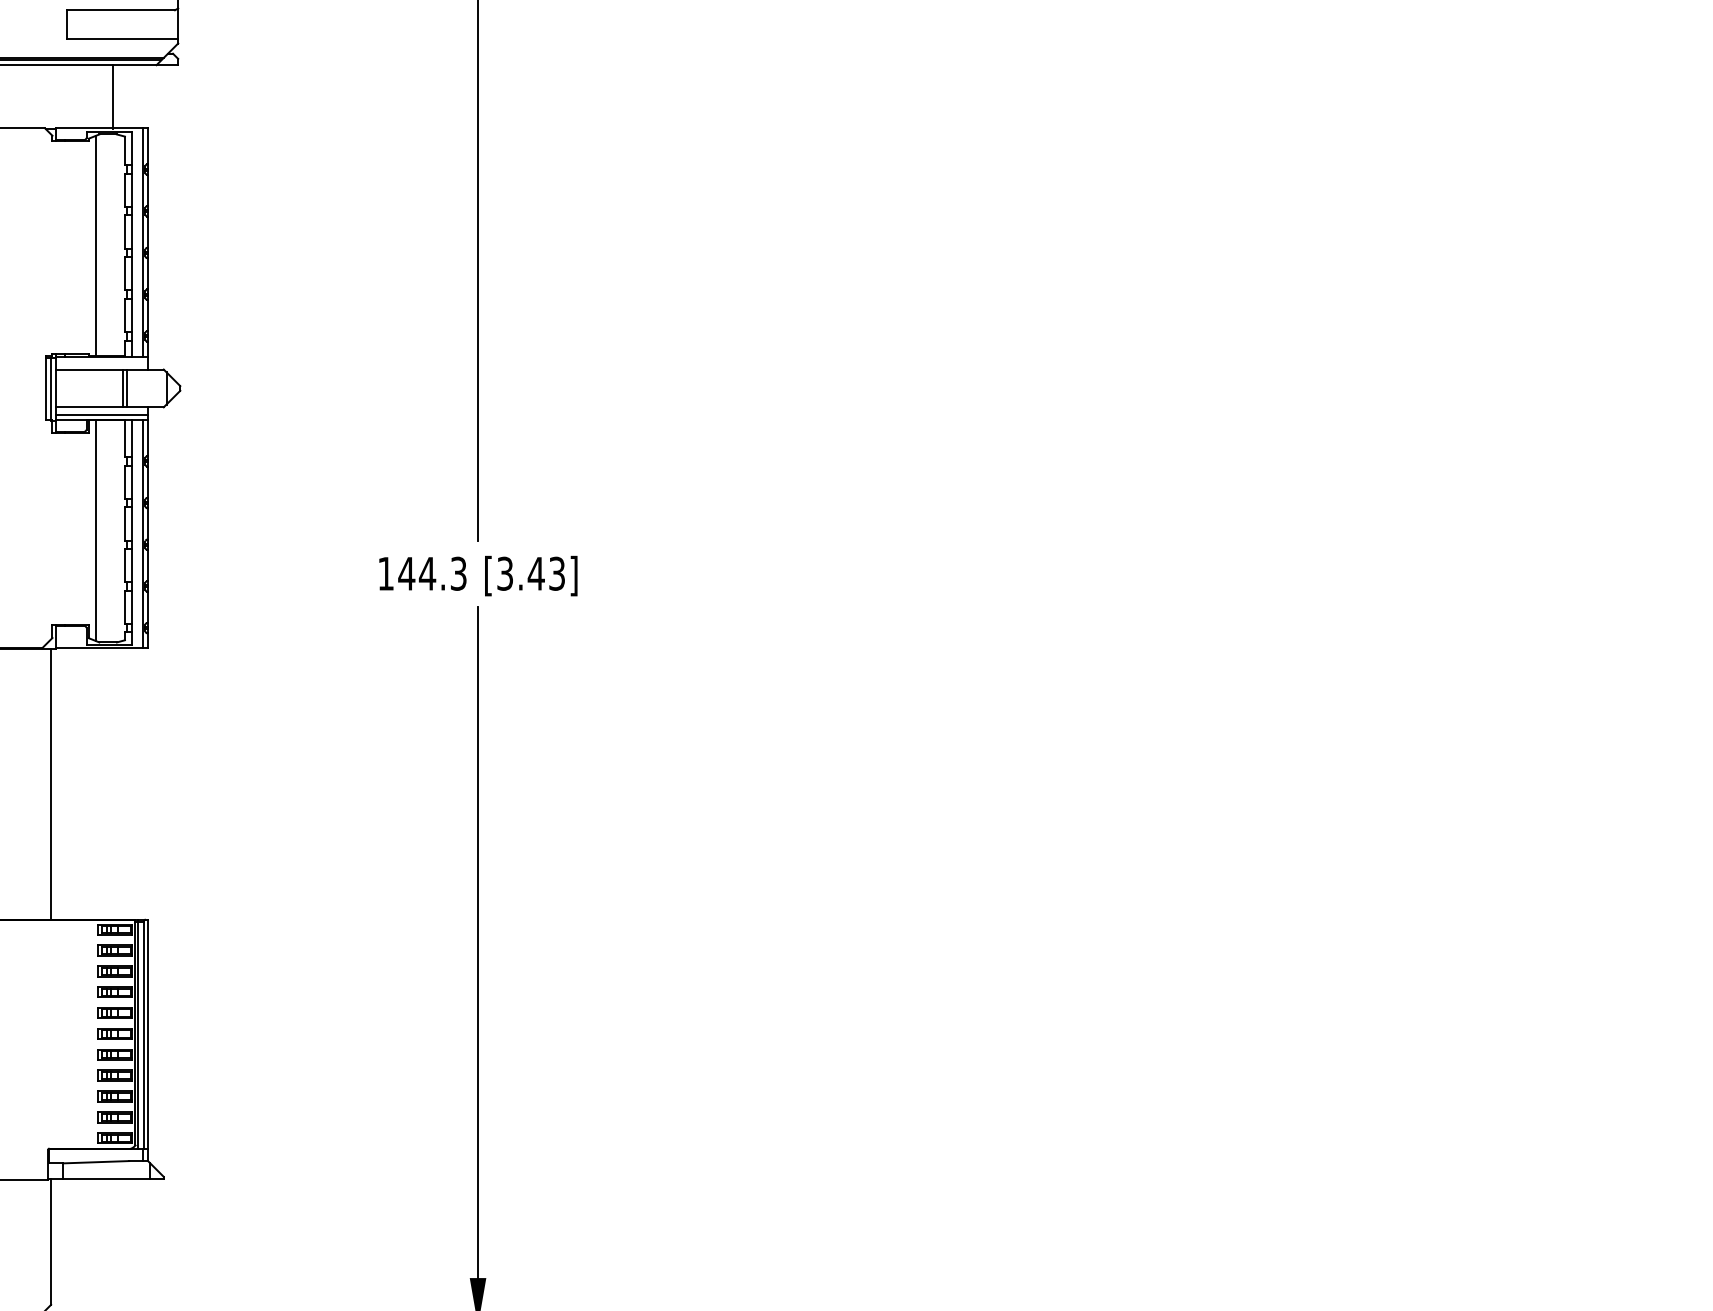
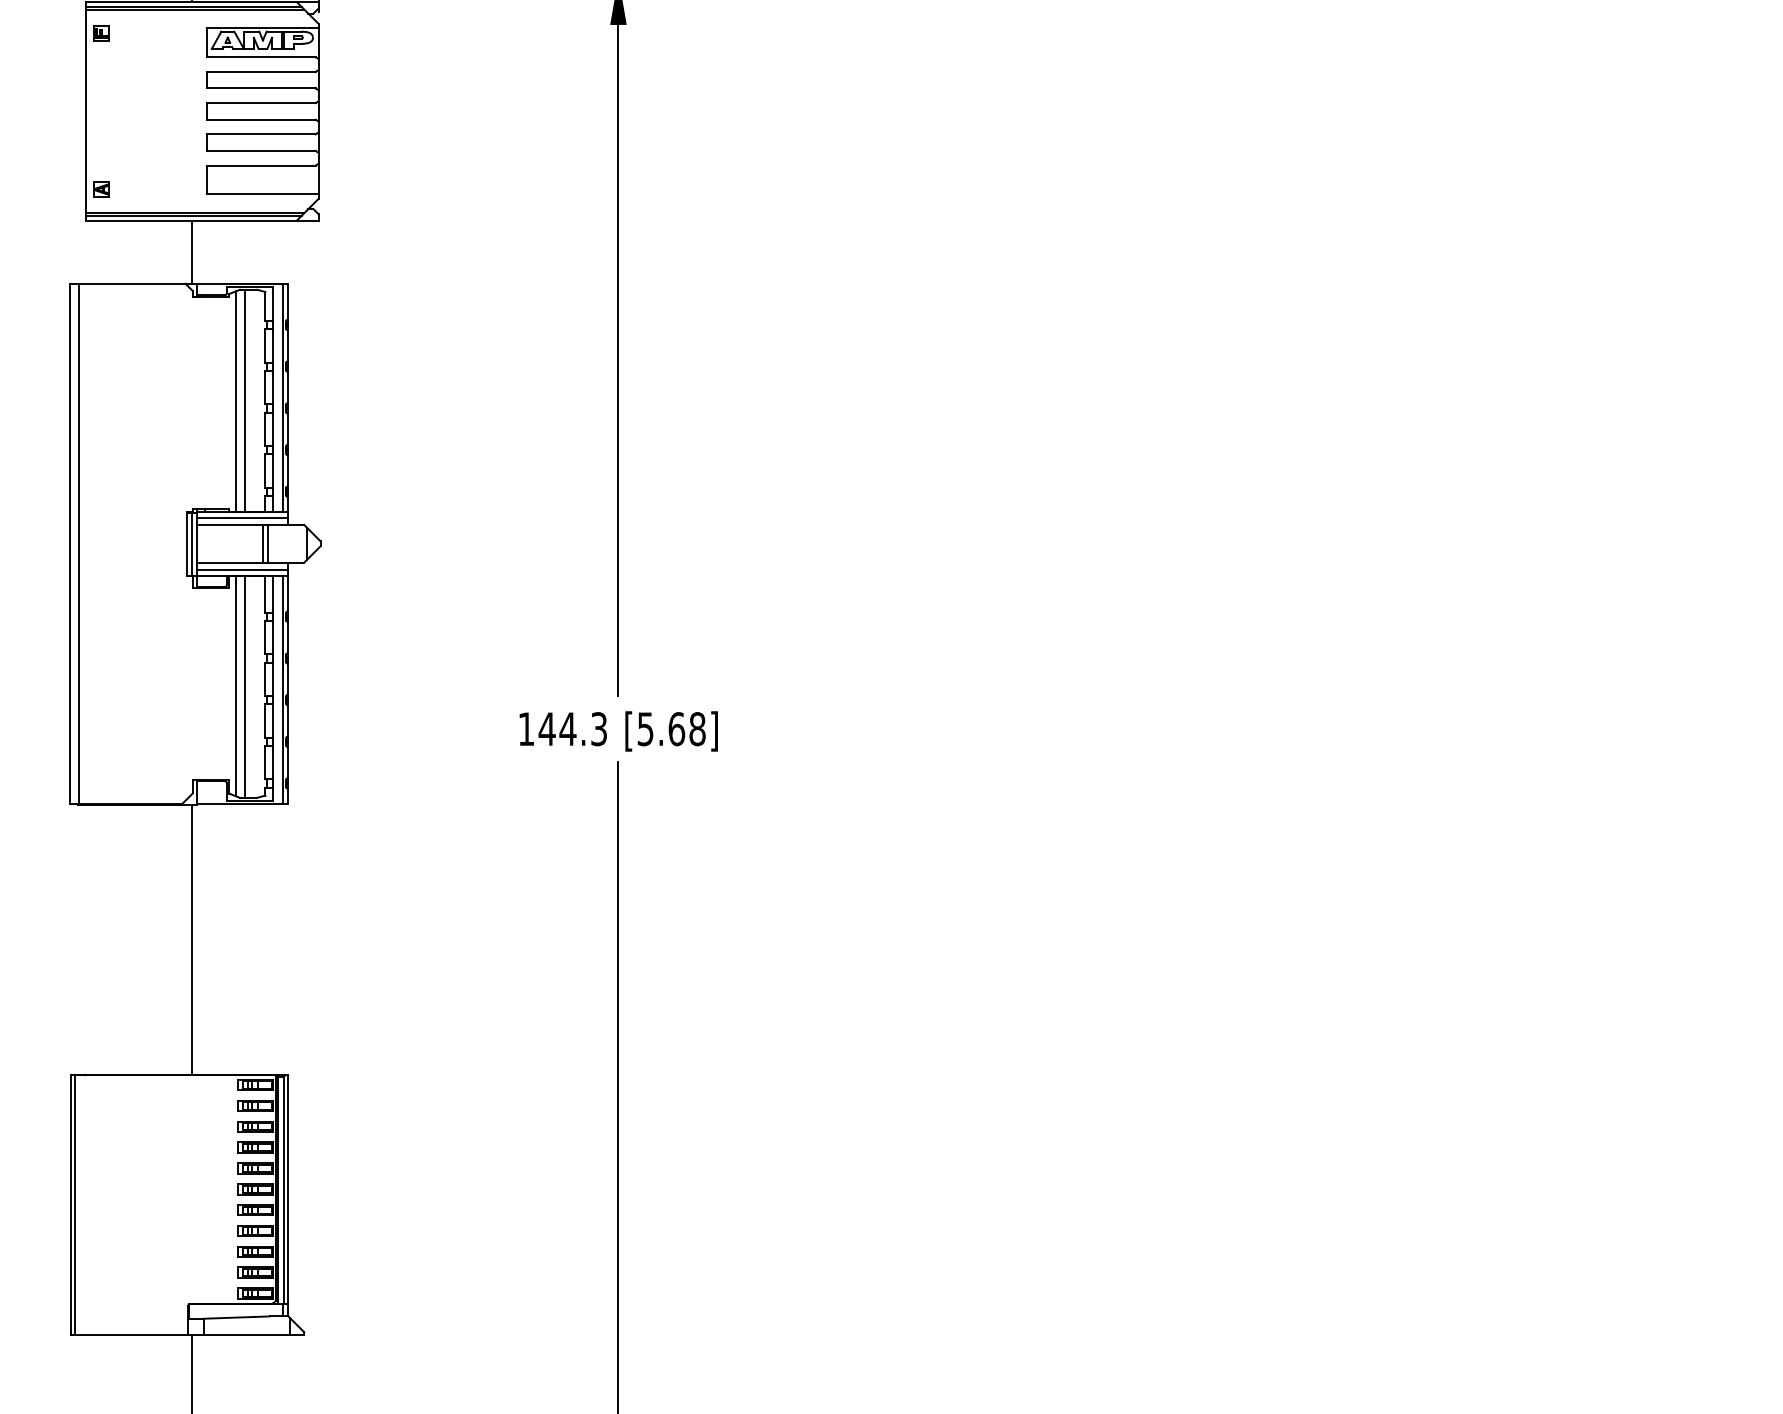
line: (113, 97) -> (191, 252), moved
line: (104, 245) -> (244, 400), added
line: (102, 362) -> (242, 517), added
line: (104, 531) -> (244, 686), added
text: (531, 574) -> (671, 729), [3.43] -> [5.68]

